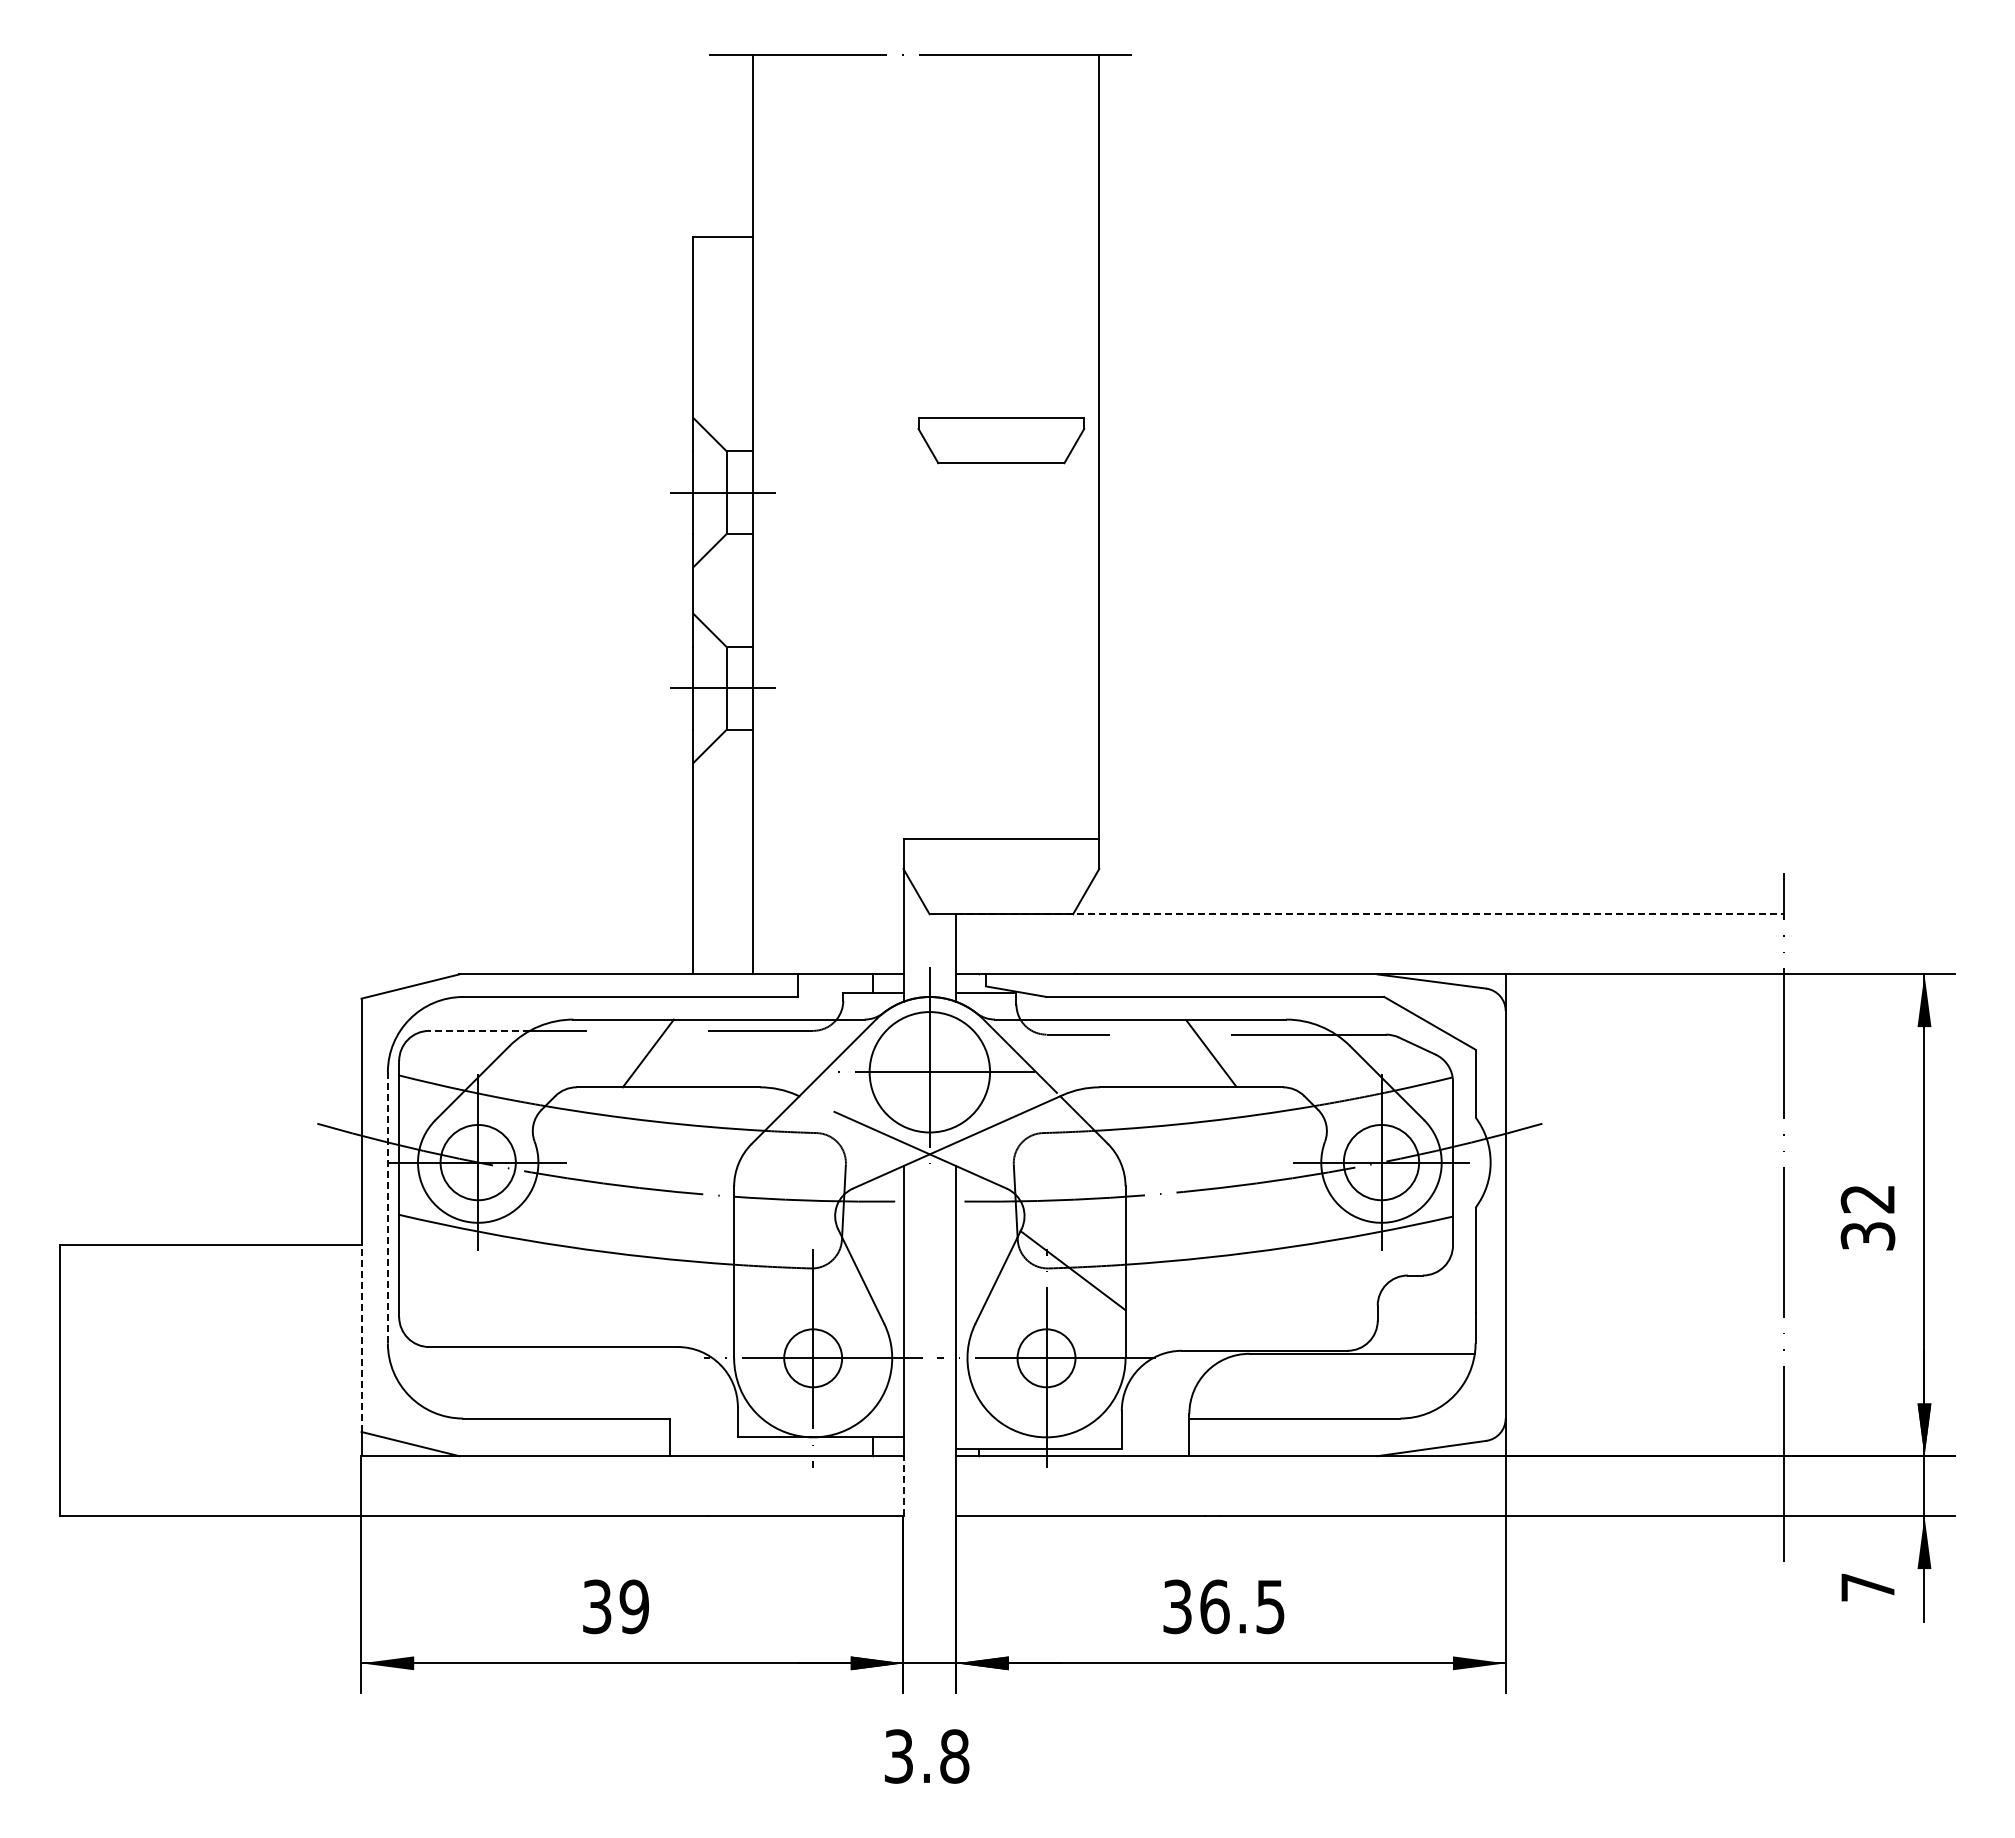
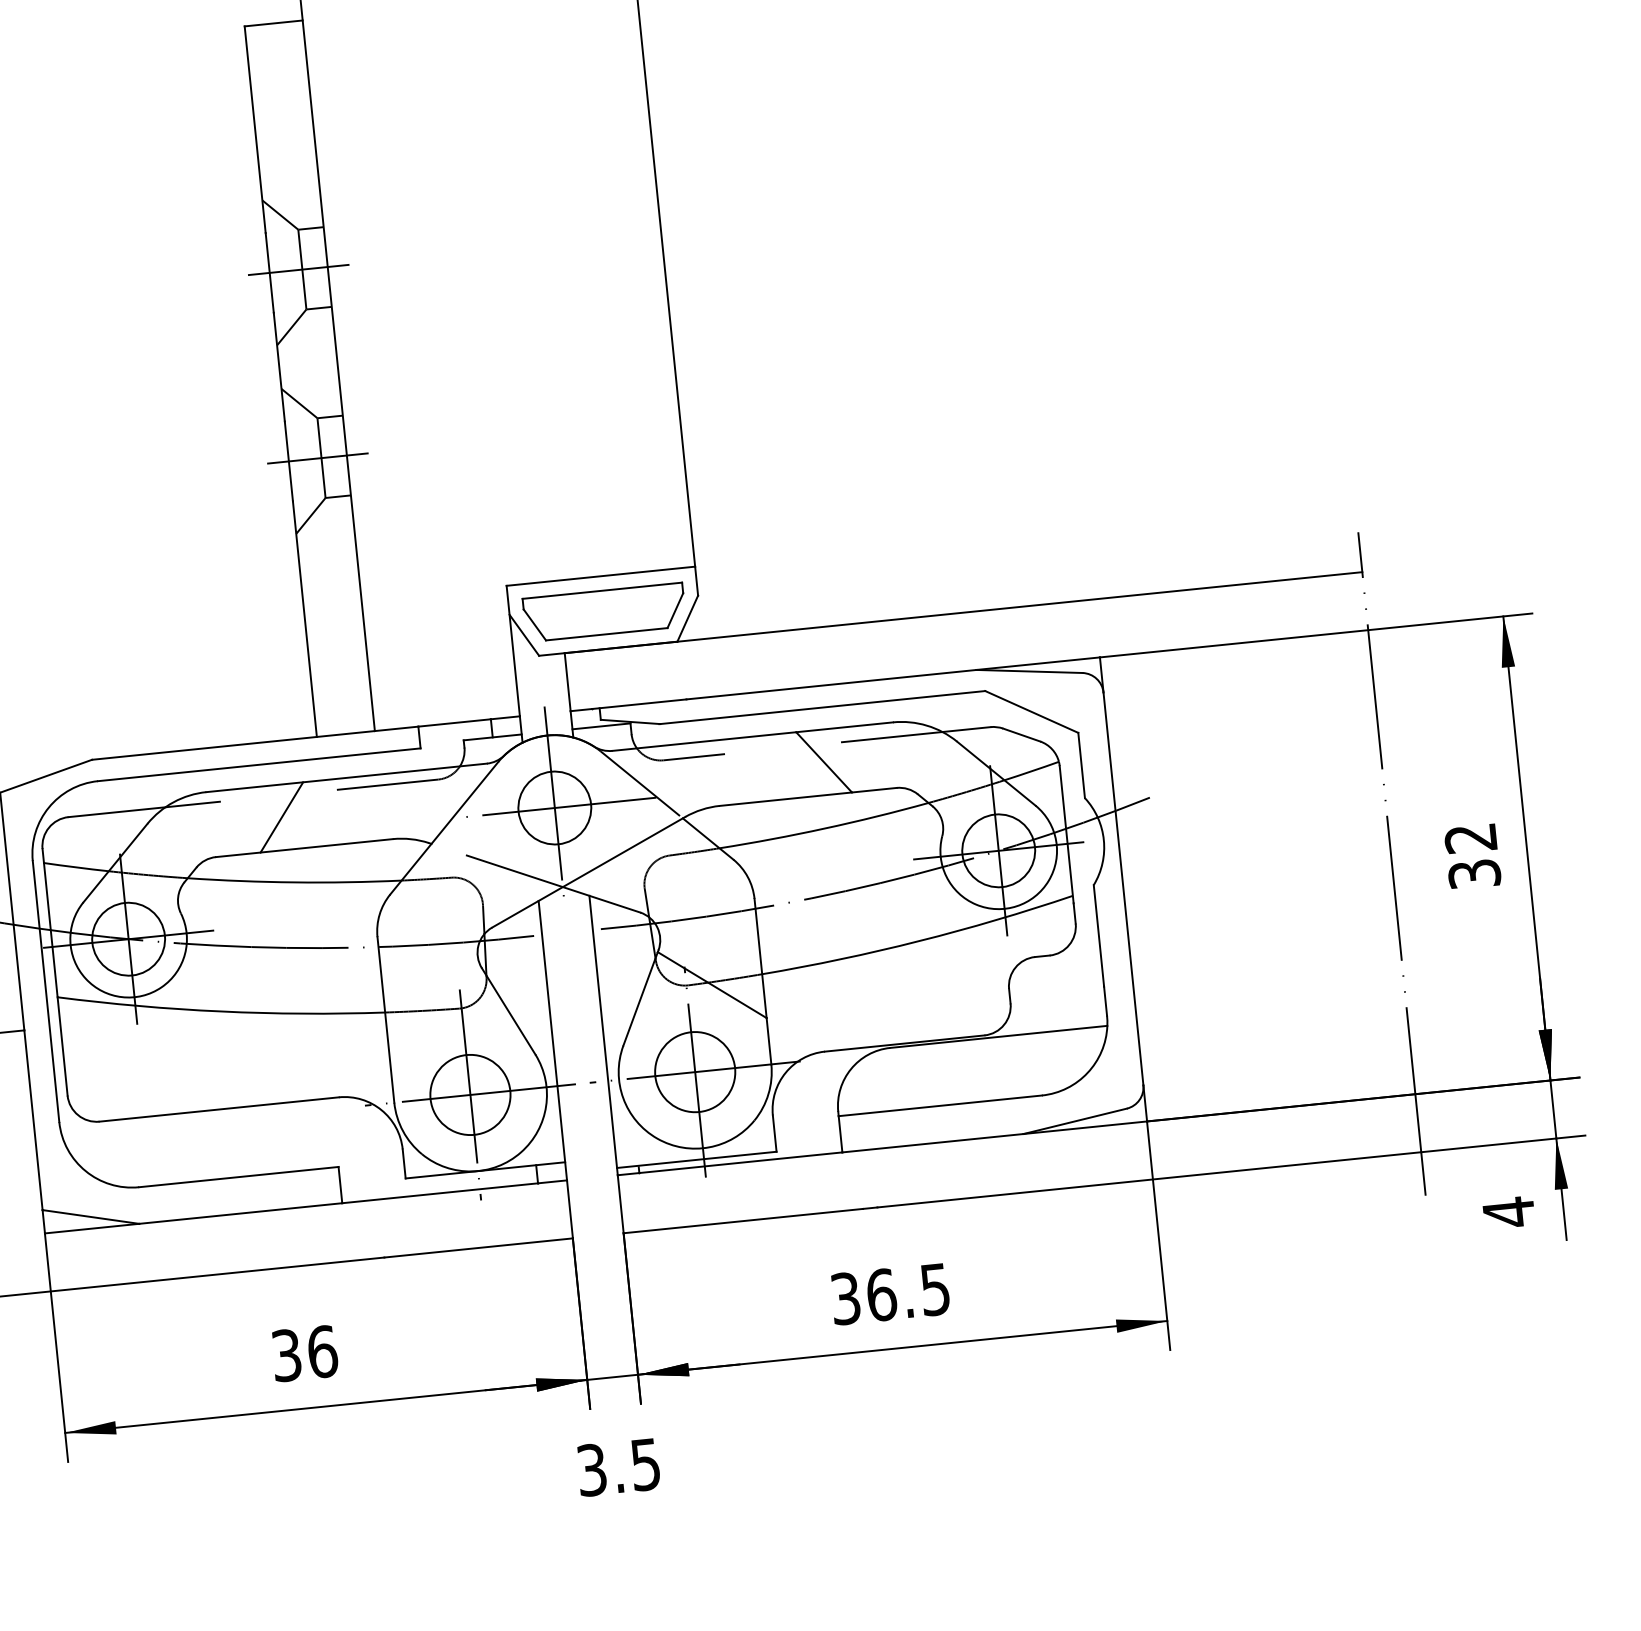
part: (1001, 440) -> (604, 612), moved
line: (1370, 914) -> (963, 612), dashed -> solid
line: (479, 1030) -> (116, 811), dashed -> solid
circle: (929, 1071) -> (554, 807), size x0.62
line: (387, 1207) -> (45, 991), dashed -> solid
line: (361, 1338) -> (33, 1120), dashed -> solid
circle: (812, 1357) -> (469, 1094), size x1.43
circle: (1046, 1357) -> (695, 1071), size x1.43
line: (903, 1485) -> (569, 1208), dashed -> solid
text: (1867, 1587) -> (1508, 1212), 7 -> 4
text: (634, 1606) -> (322, 1351), 39 -> 36
text: (954, 1756) -> (645, 1464), 3.8 -> 3.5

